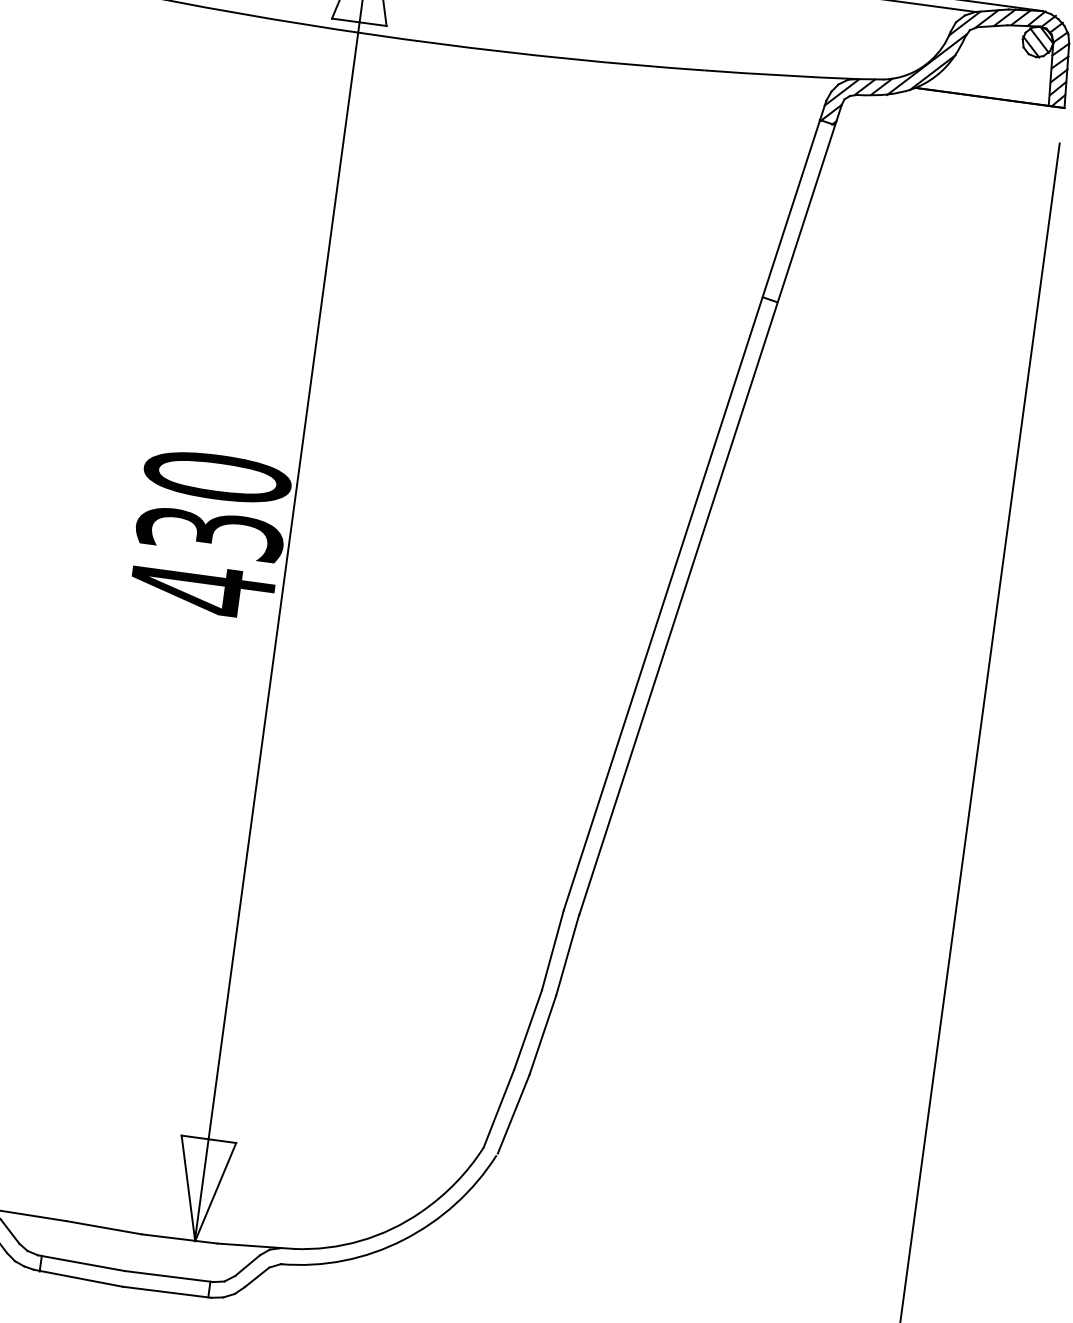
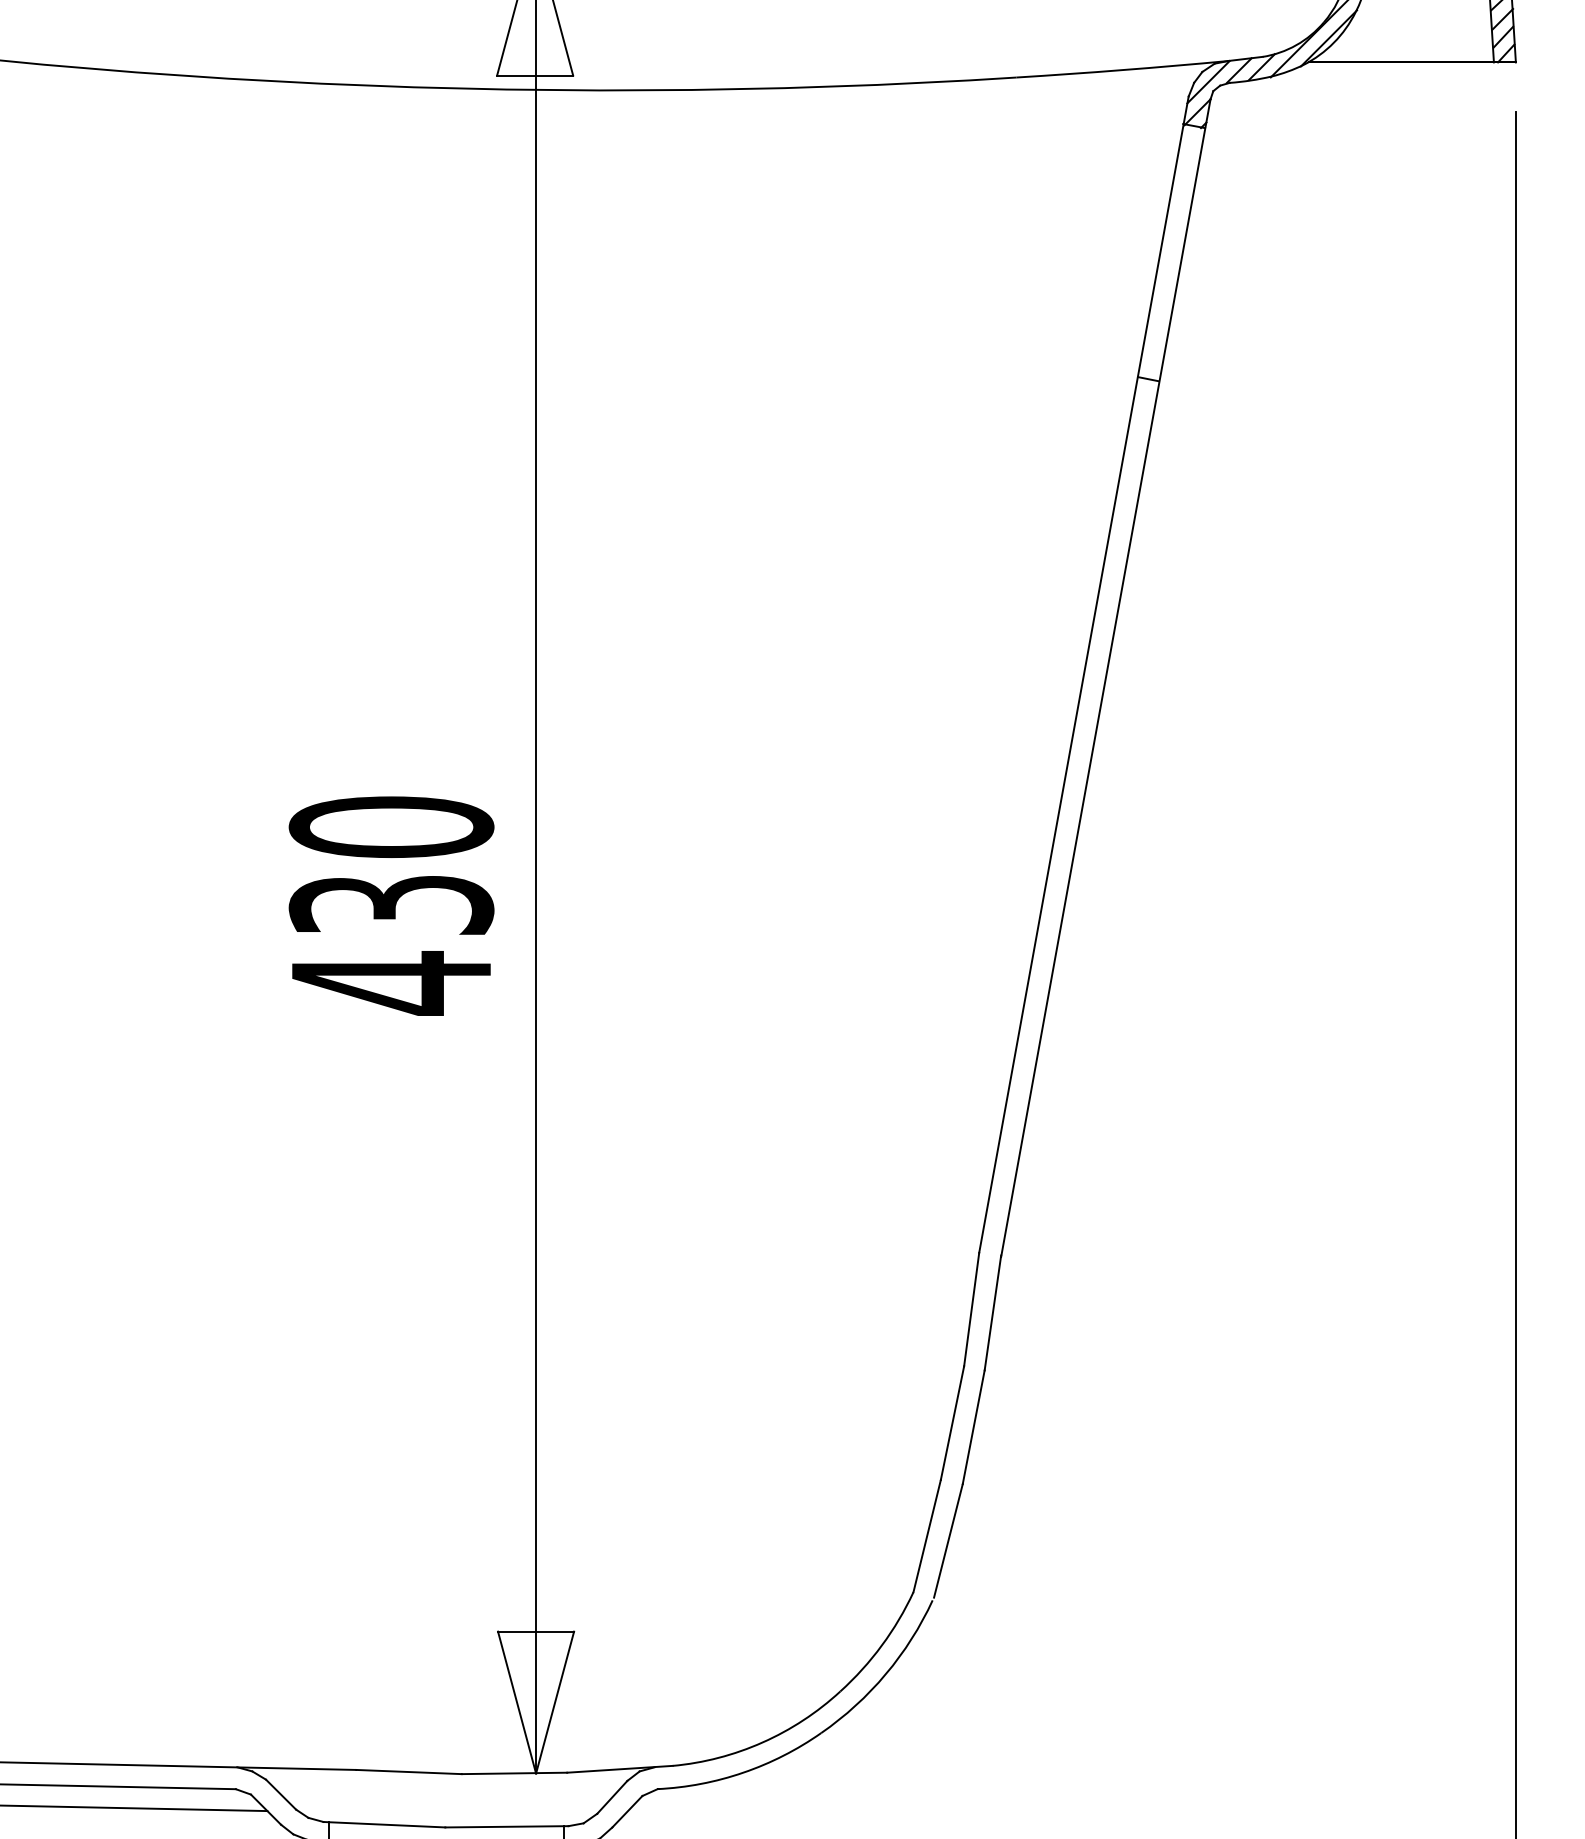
text: (210, 533) -> (391, 905), moved

